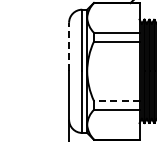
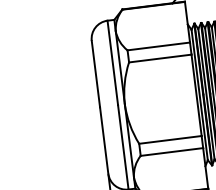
line: (69, 46) -> (96, 73), dashed -> solid
line: (116, 101) -> (170, 140), dashed -> solid

